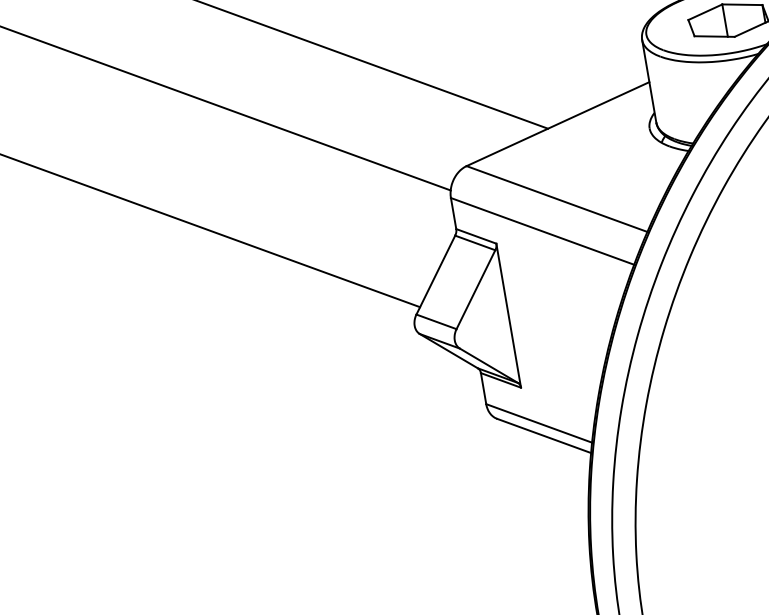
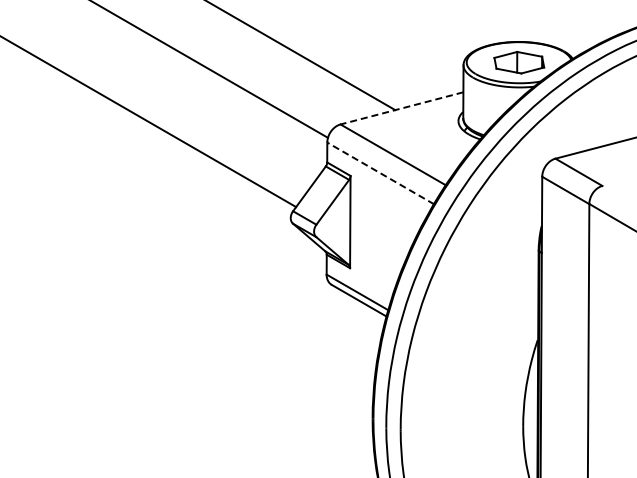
line: (557, 124) -> (401, 108), solid -> dashed
line: (542, 231) -> (380, 173), solid -> dashed

